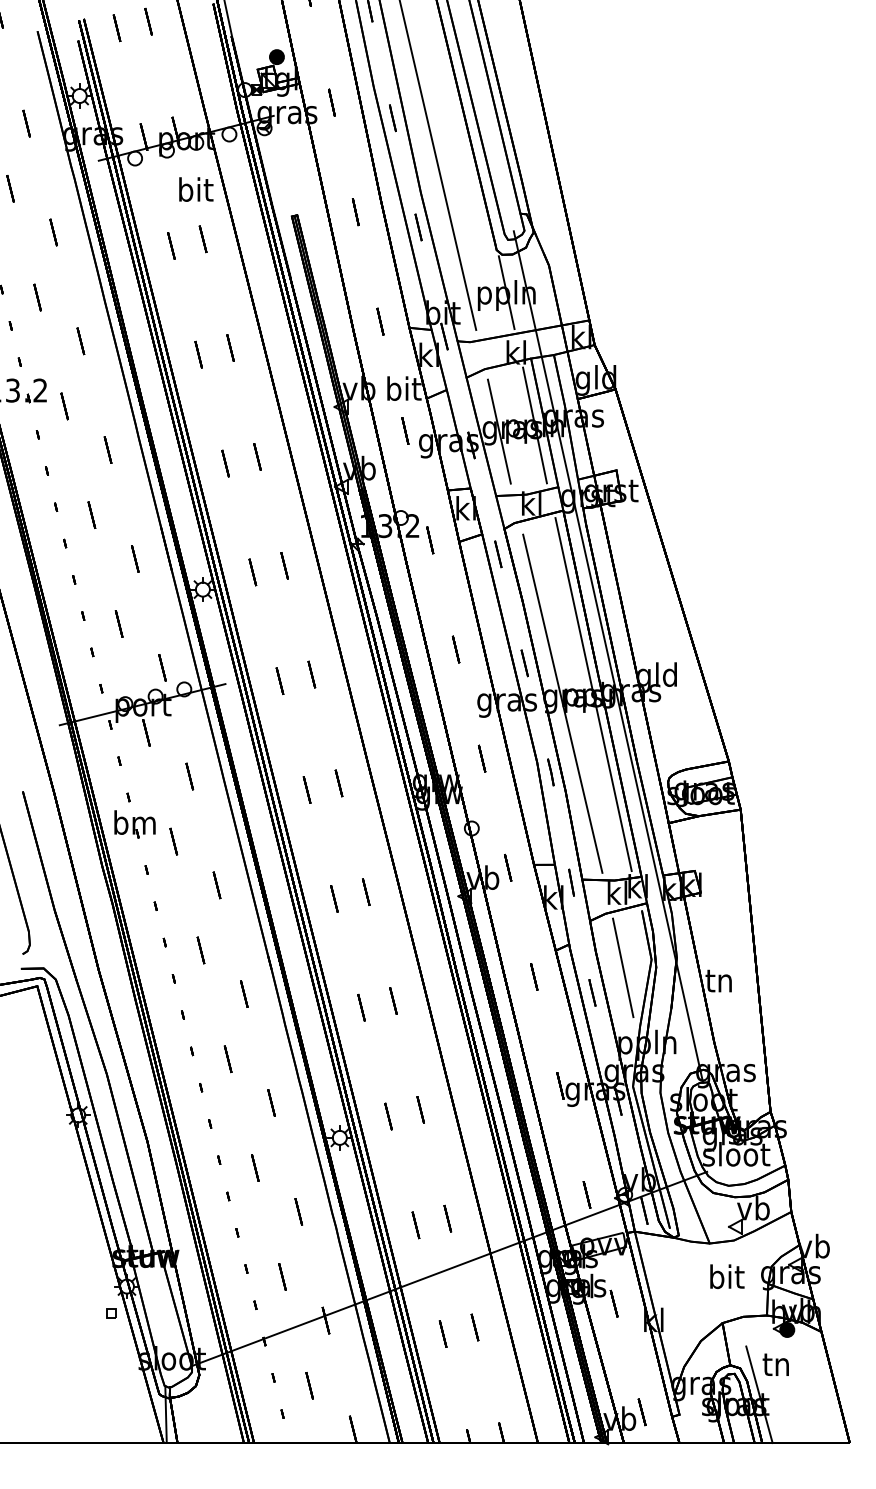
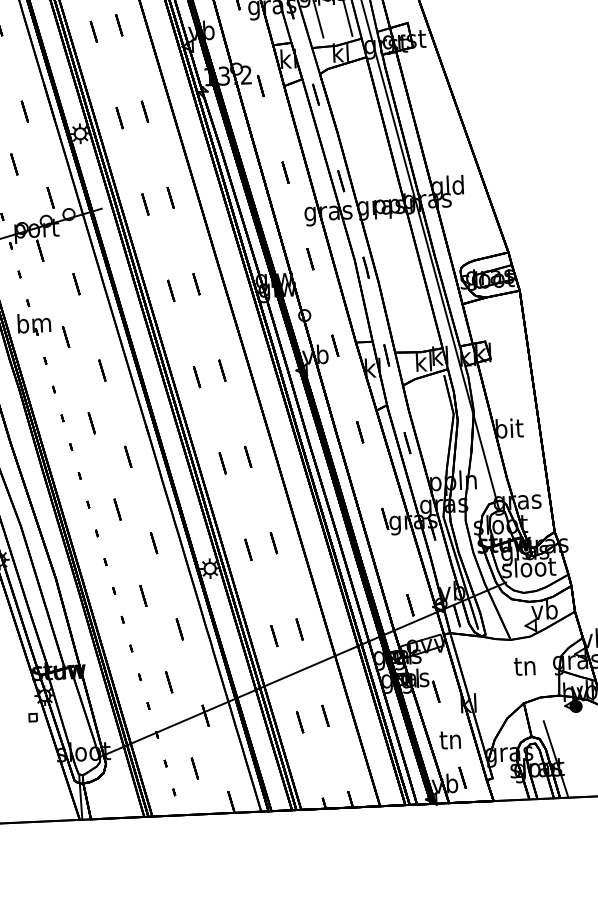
line: (593, 694) -> (397, 203), removed
line: (562, 703) -> (372, 212), removed
line: (623, 967) -> (431, 421), removed
text: (720, 980) -> (509, 428), tn -> bit
text: (727, 1276) -> (526, 665), bit -> tn
text: (775, 1364) -> (449, 739), moved

